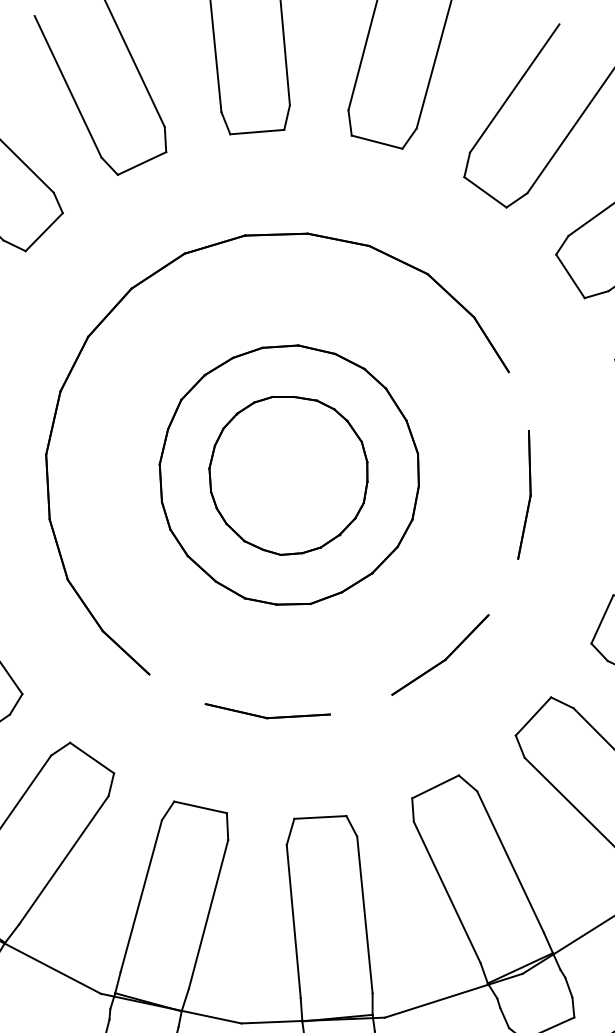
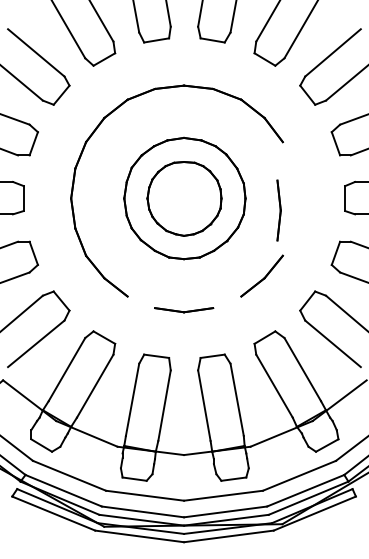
part: (525, 494) -> (278, 210), moved

